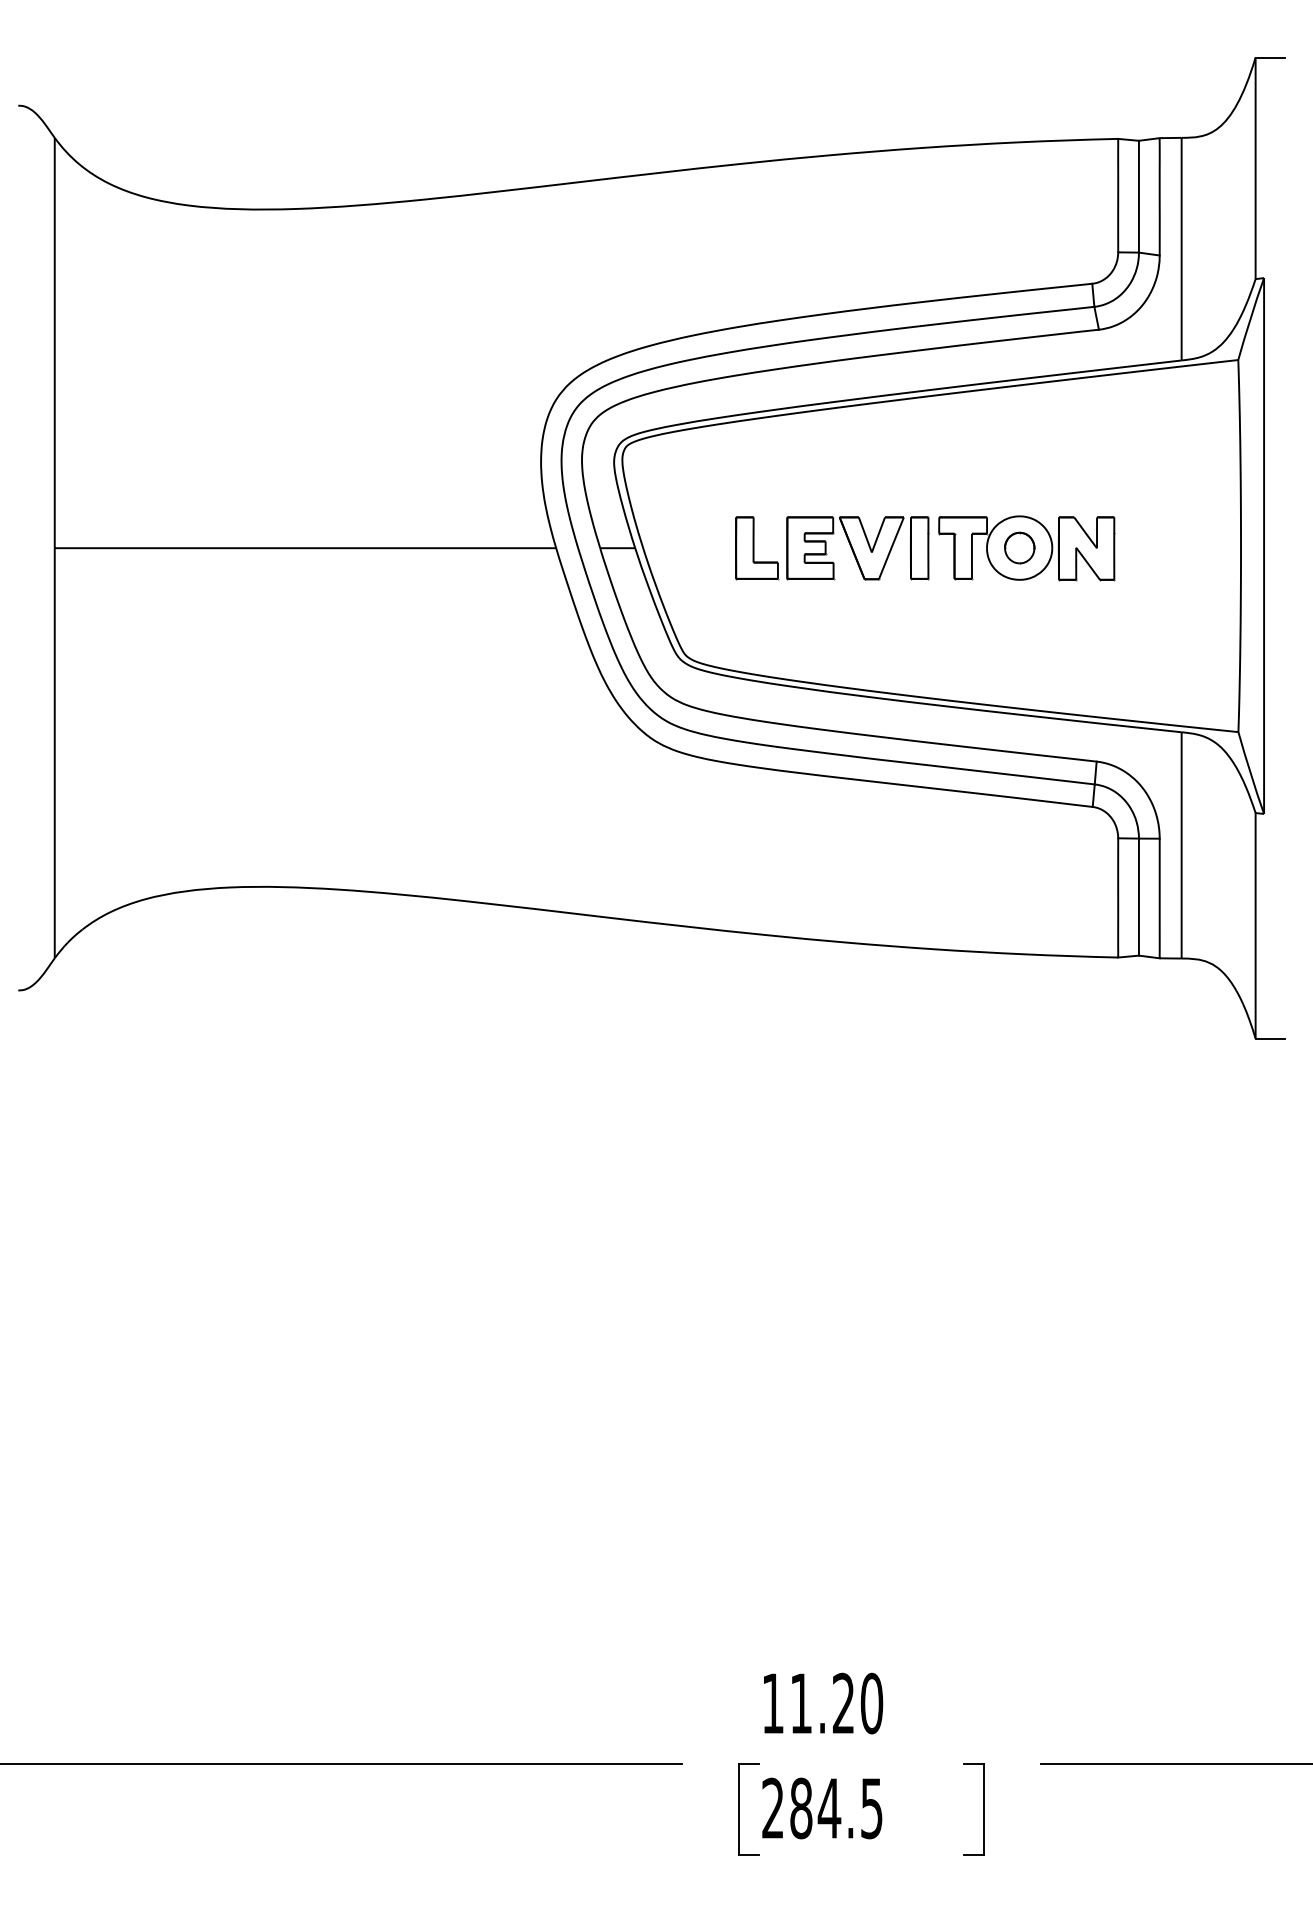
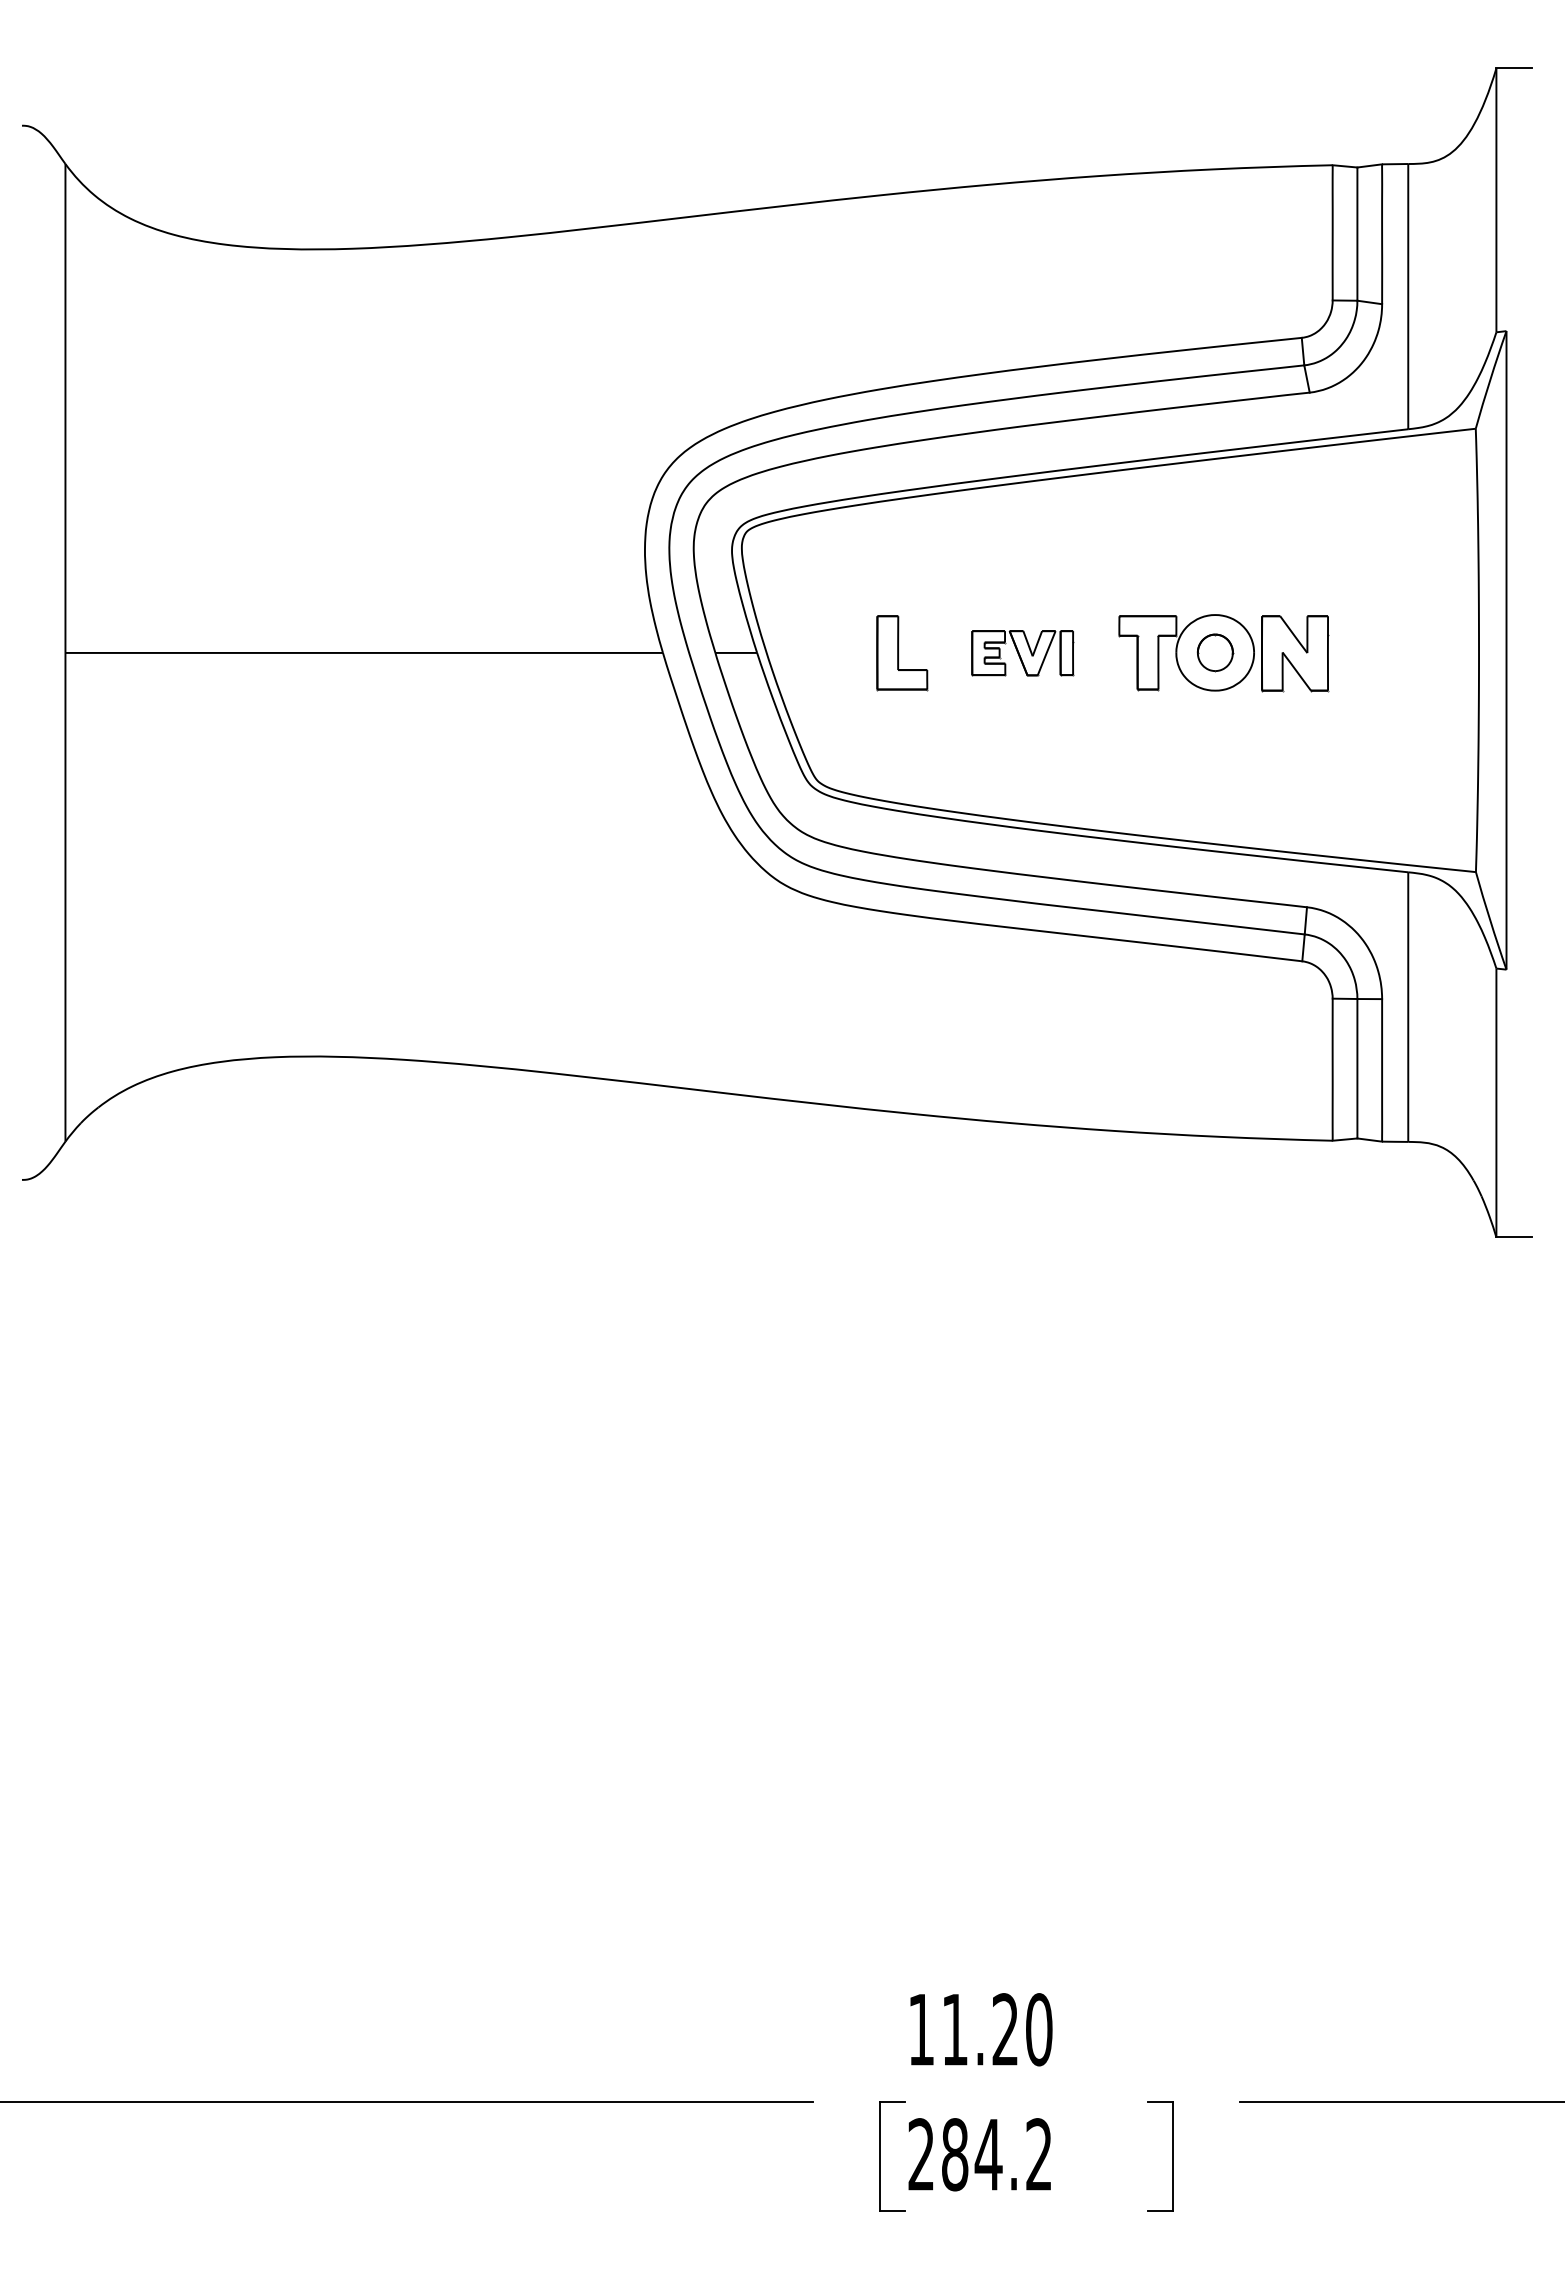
part: (857, 548) -> (1022, 653), size x0.6
text: (871, 1808) -> (1038, 2154), 284.5 -> 284.2

